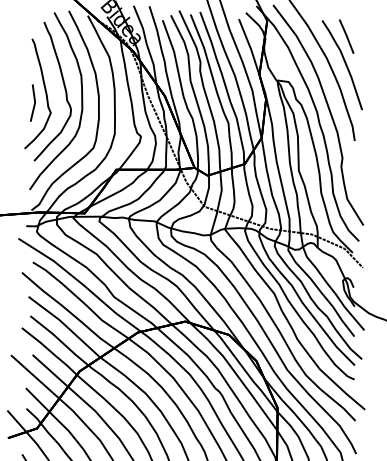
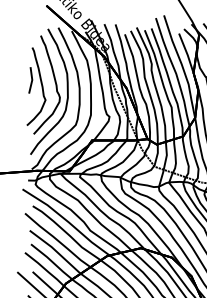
line: (34, 102) -> (31, 79), moved

